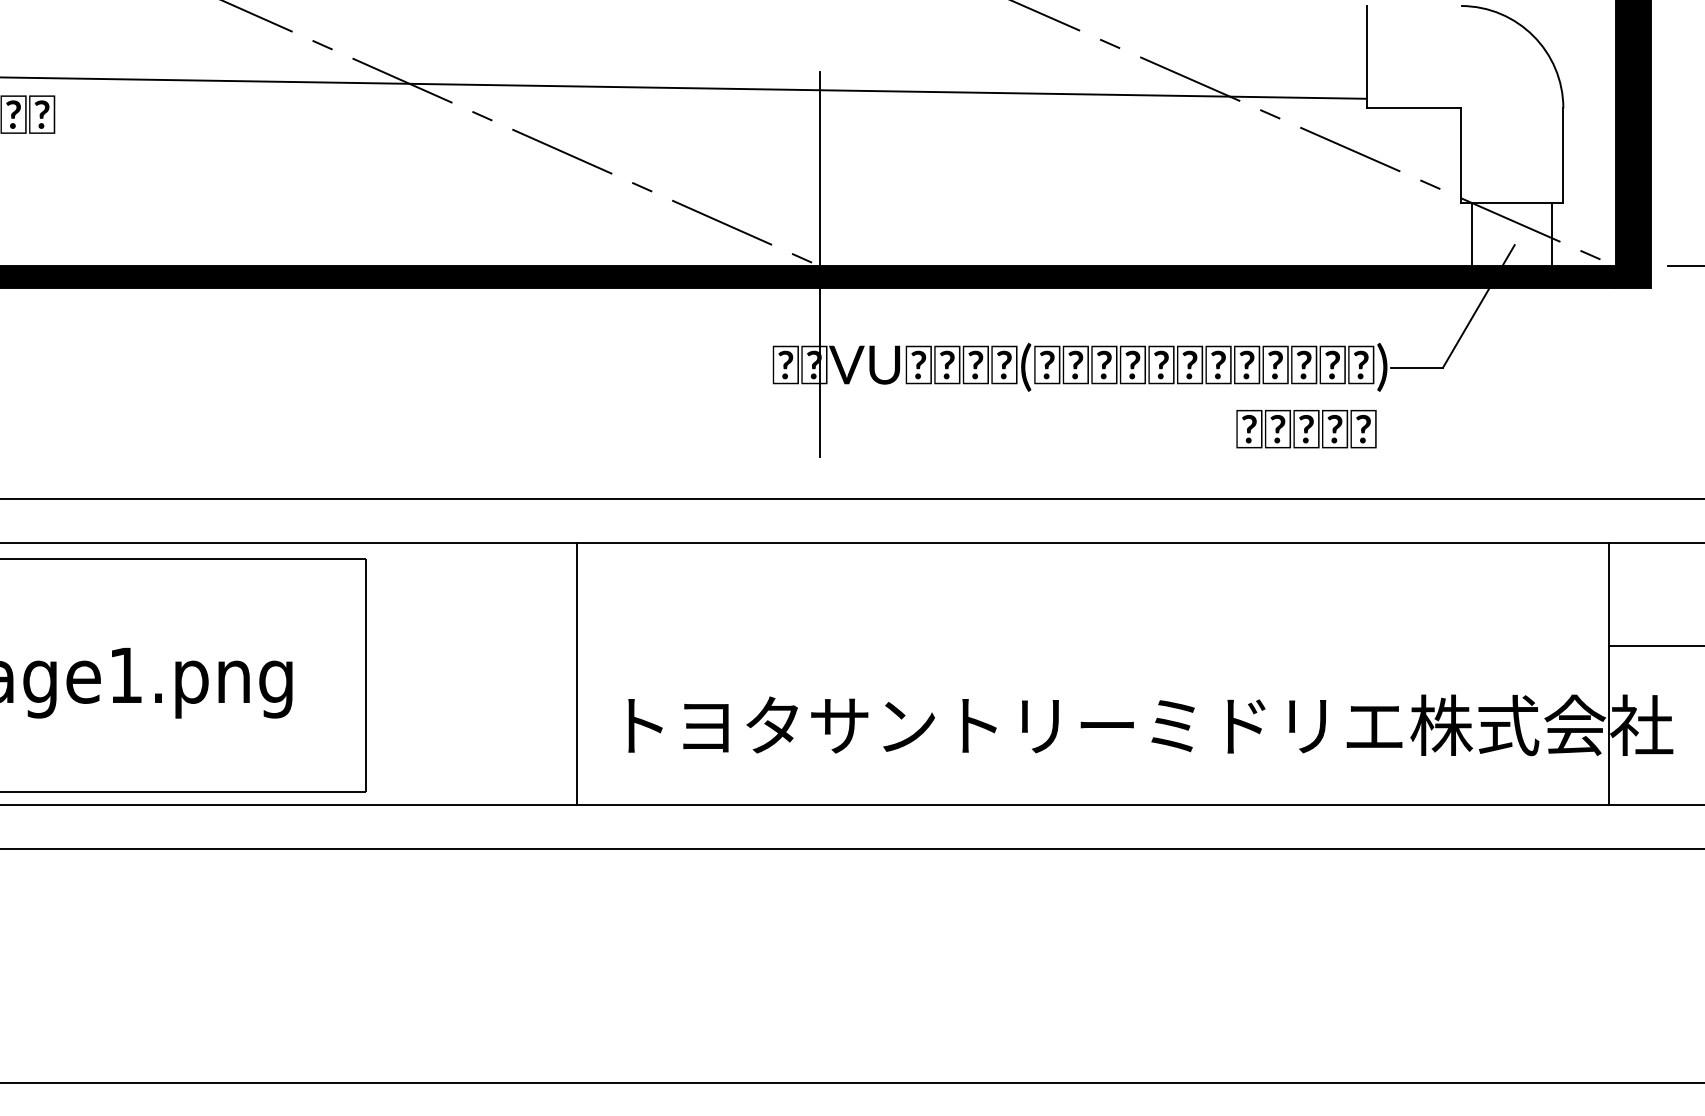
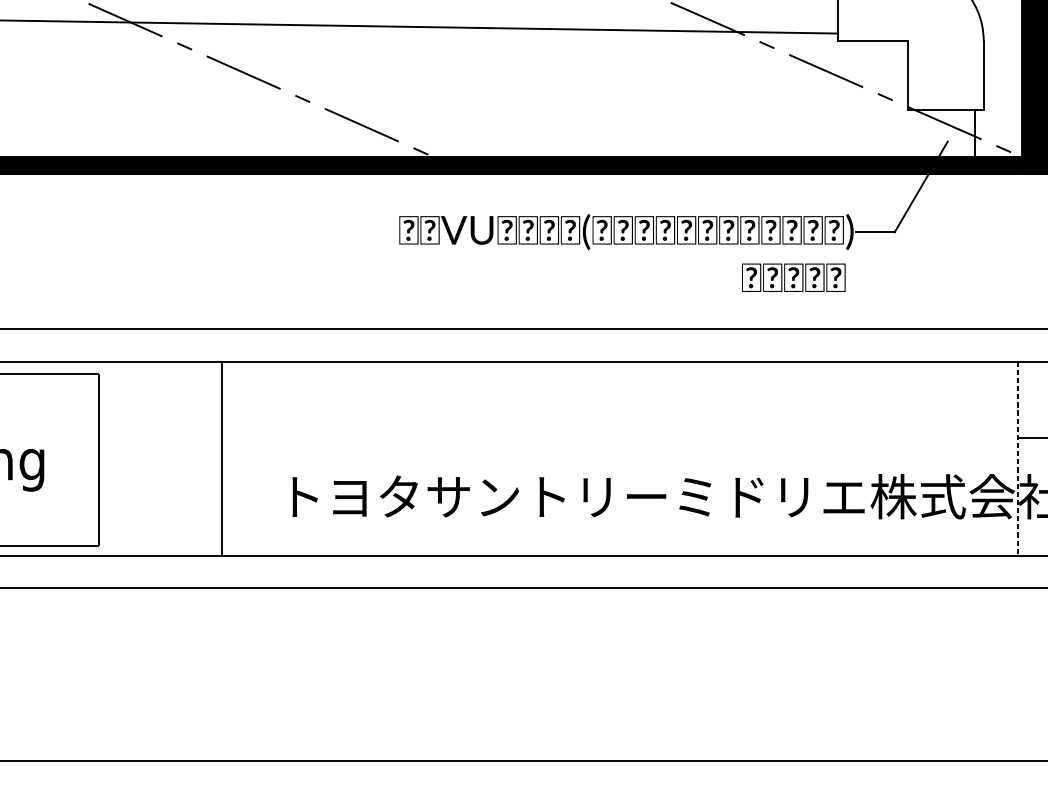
line: (1471, 234) -> (915, 133), removed
line: (819, 264) -> (433, 156), removed
line: (577, 673) -> (222, 458), moved
line: (1609, 674) -> (1017, 459), solid -> dashed

